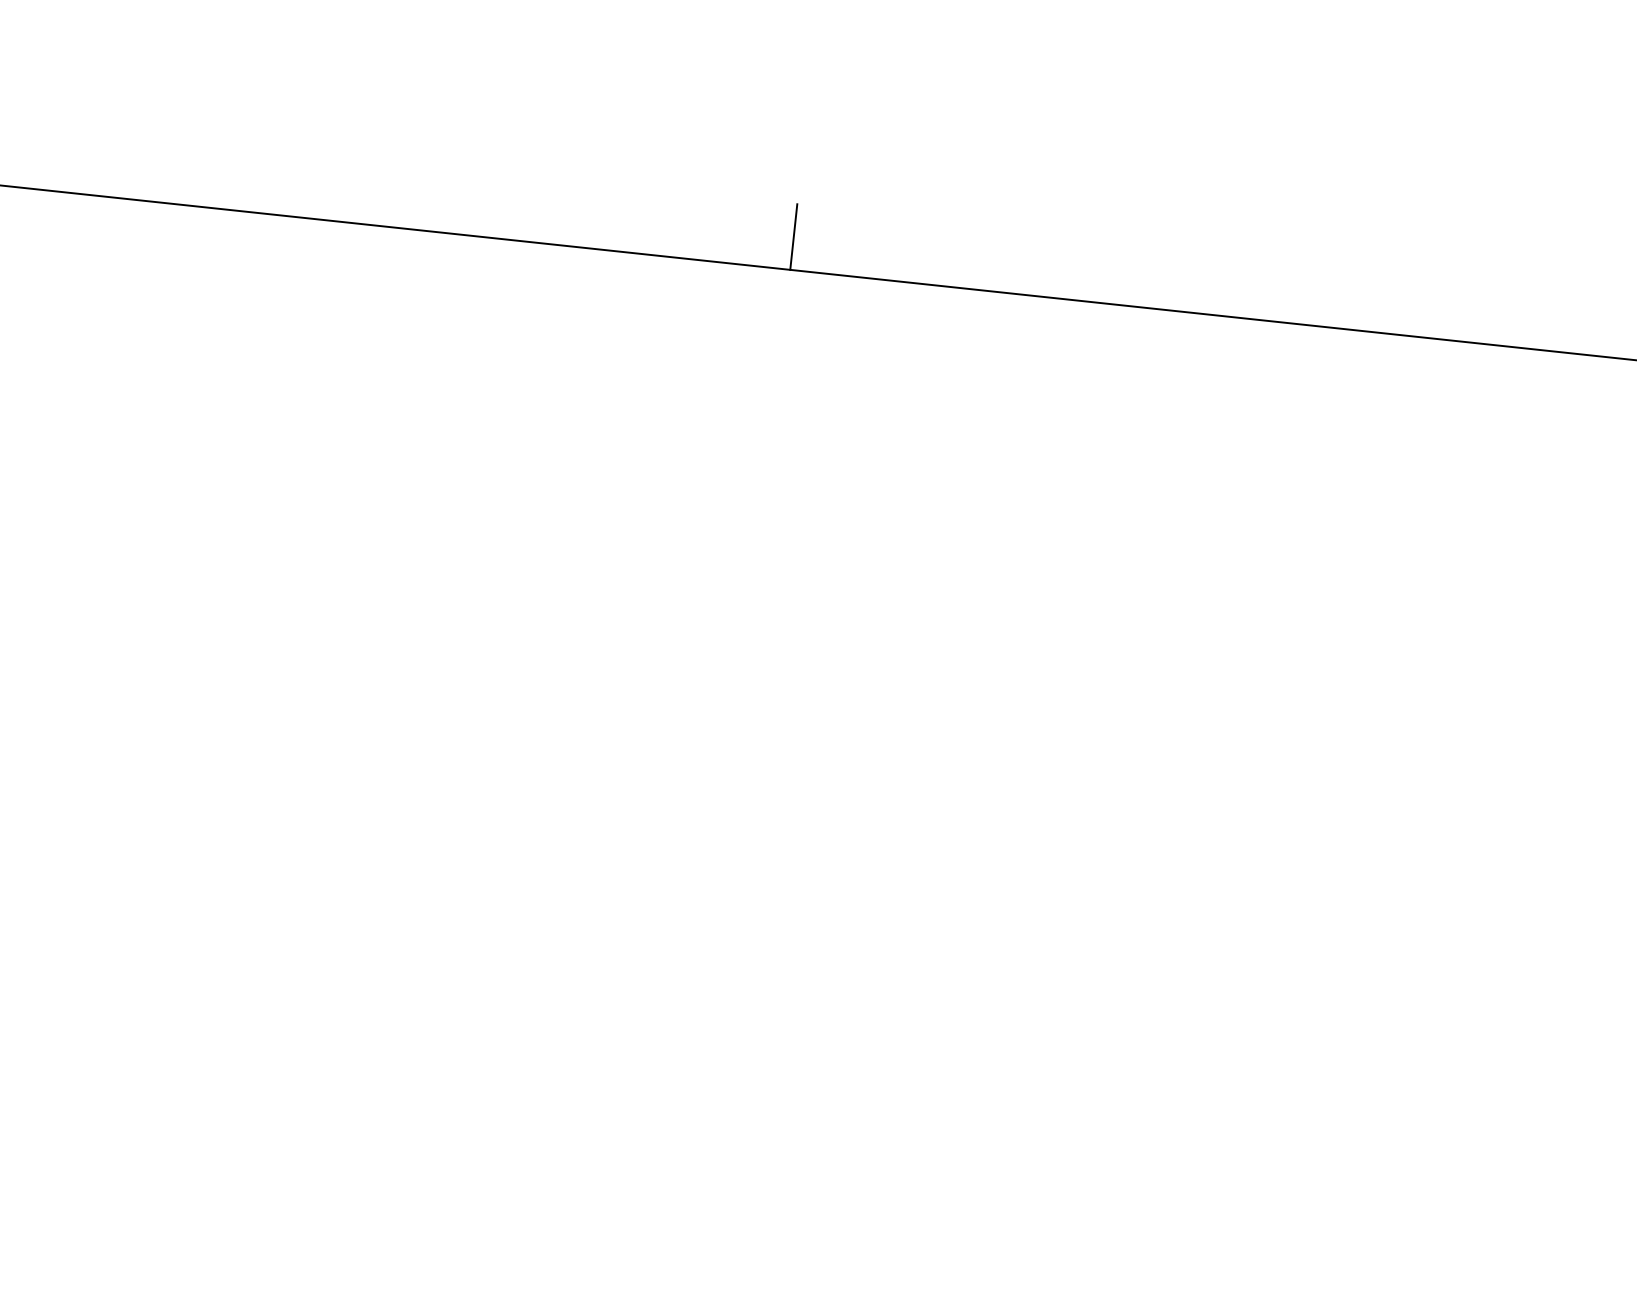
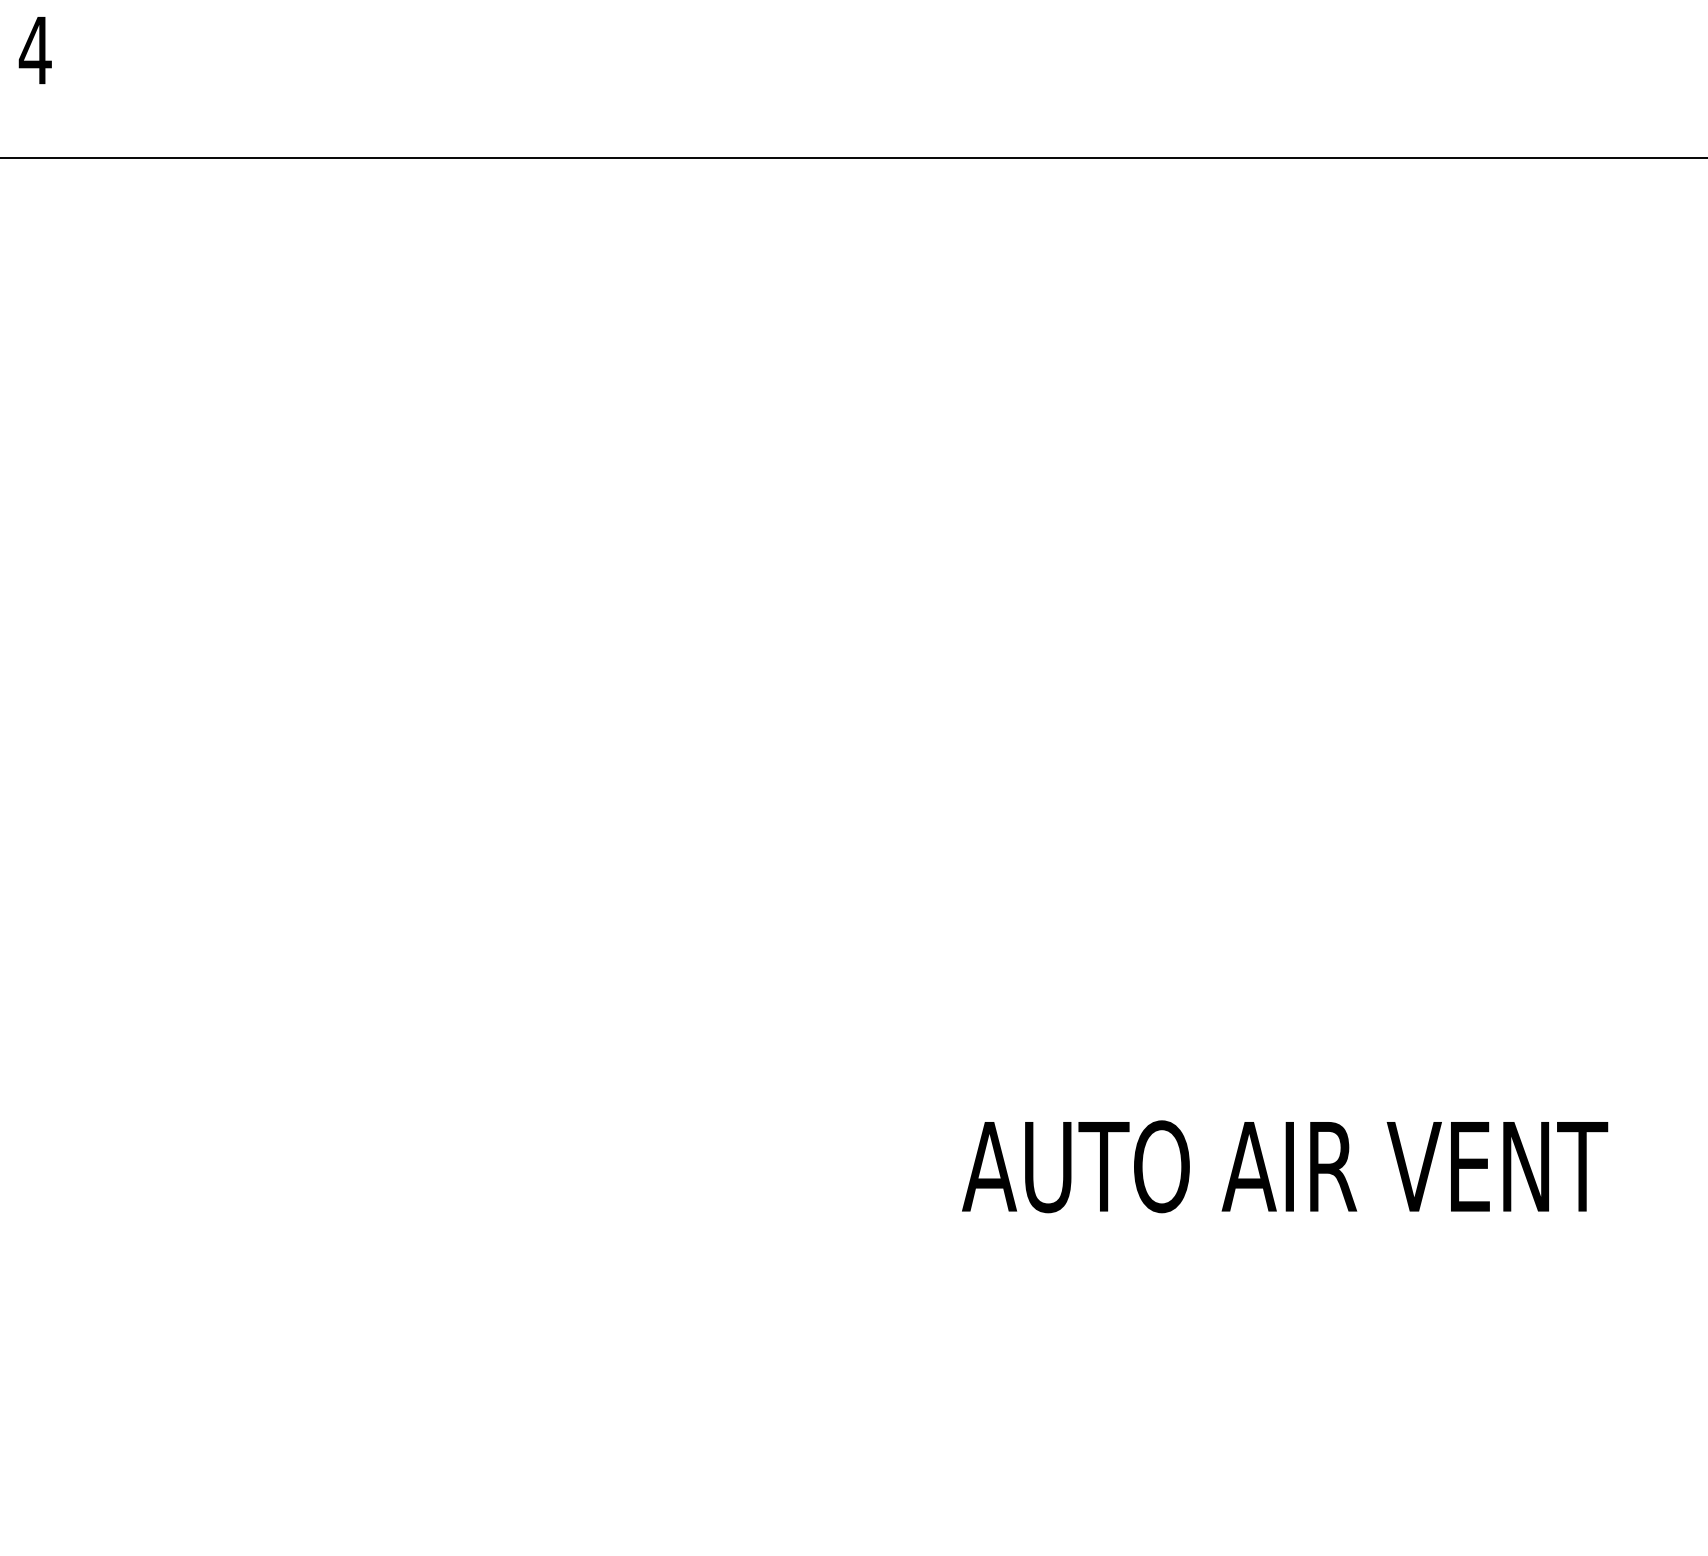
line: (793, 237) -> (1012, 127), removed

